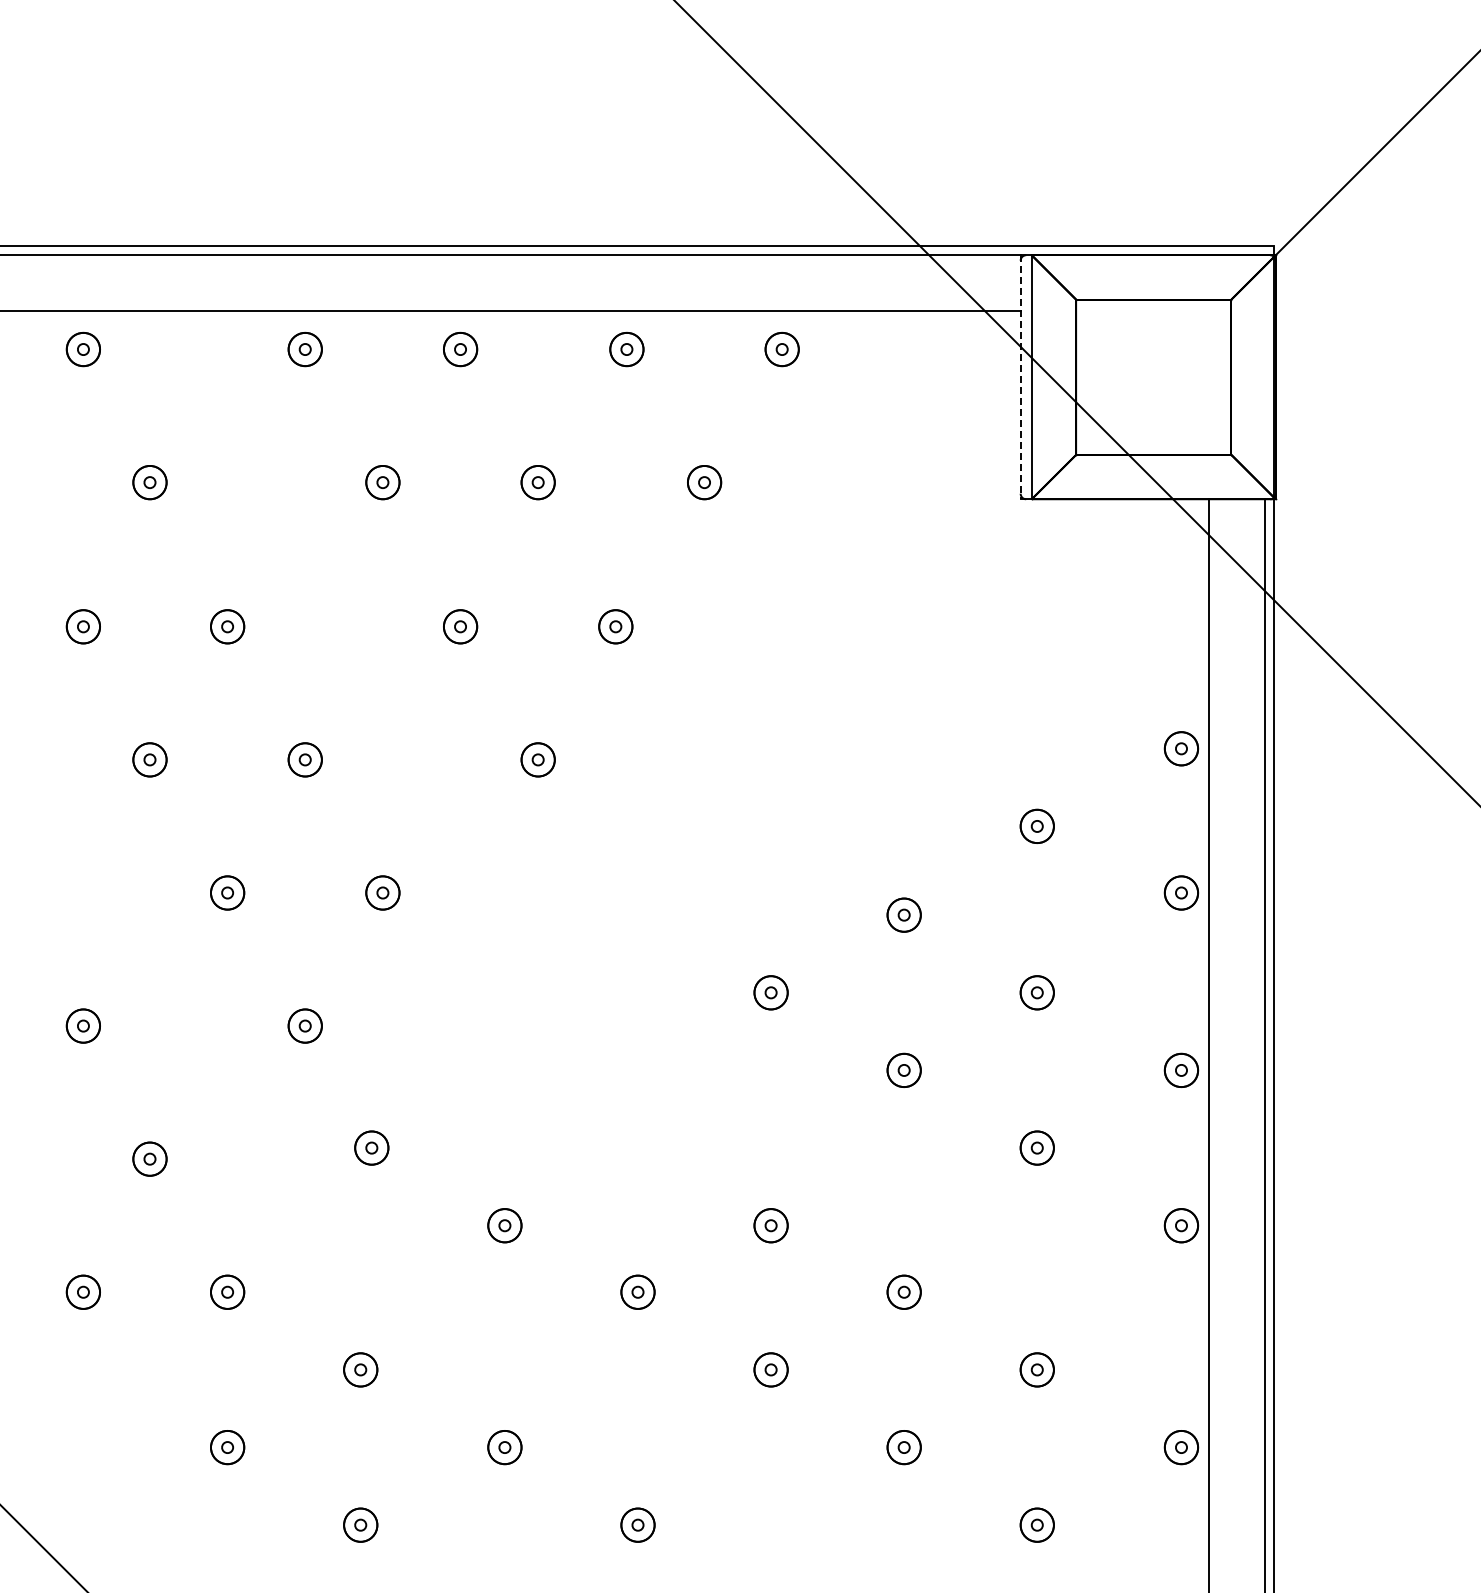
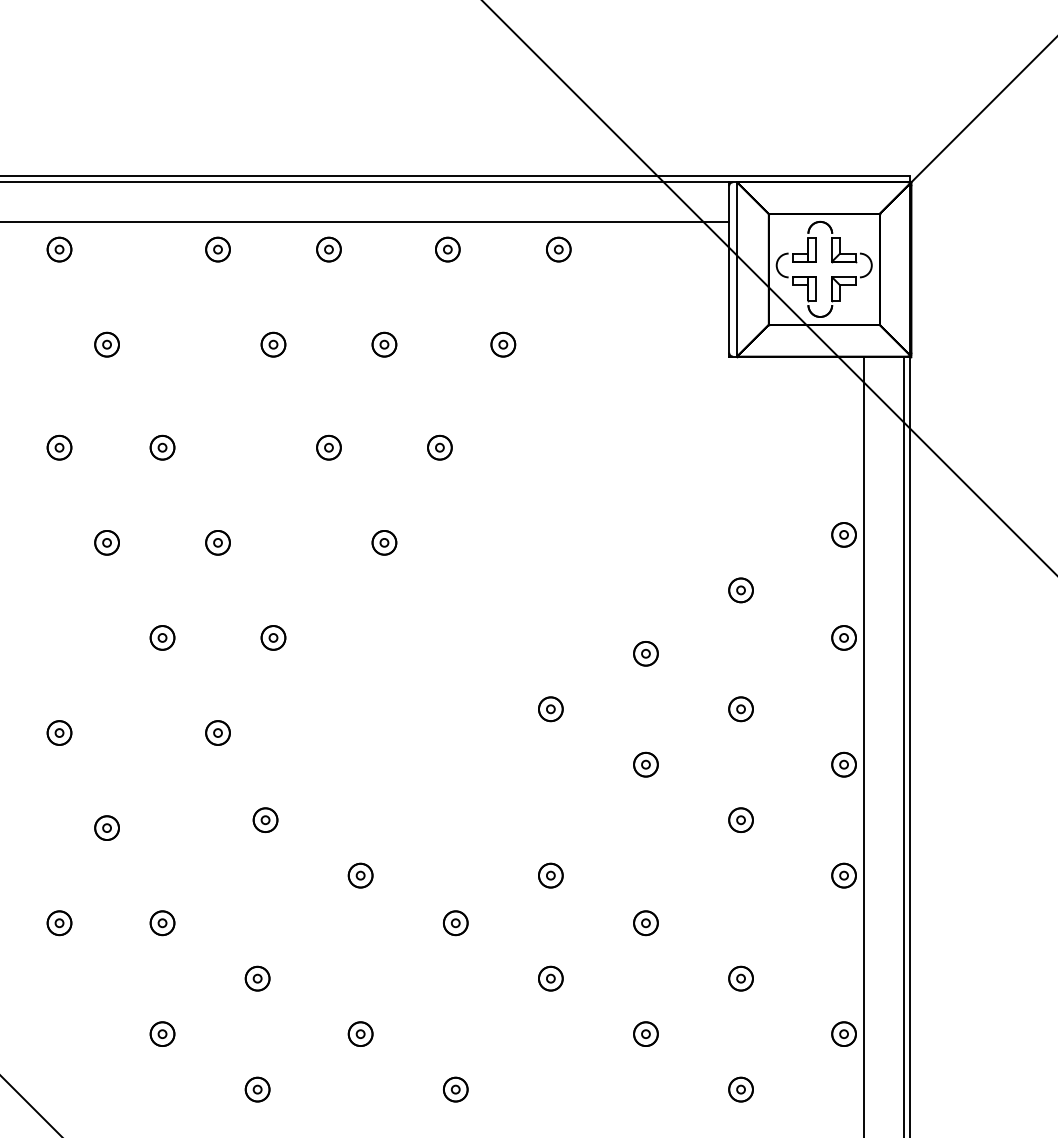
part: (1143, 366) -> (816, 261), added
line: (1020, 377) -> (729, 269), dashed -> solid

